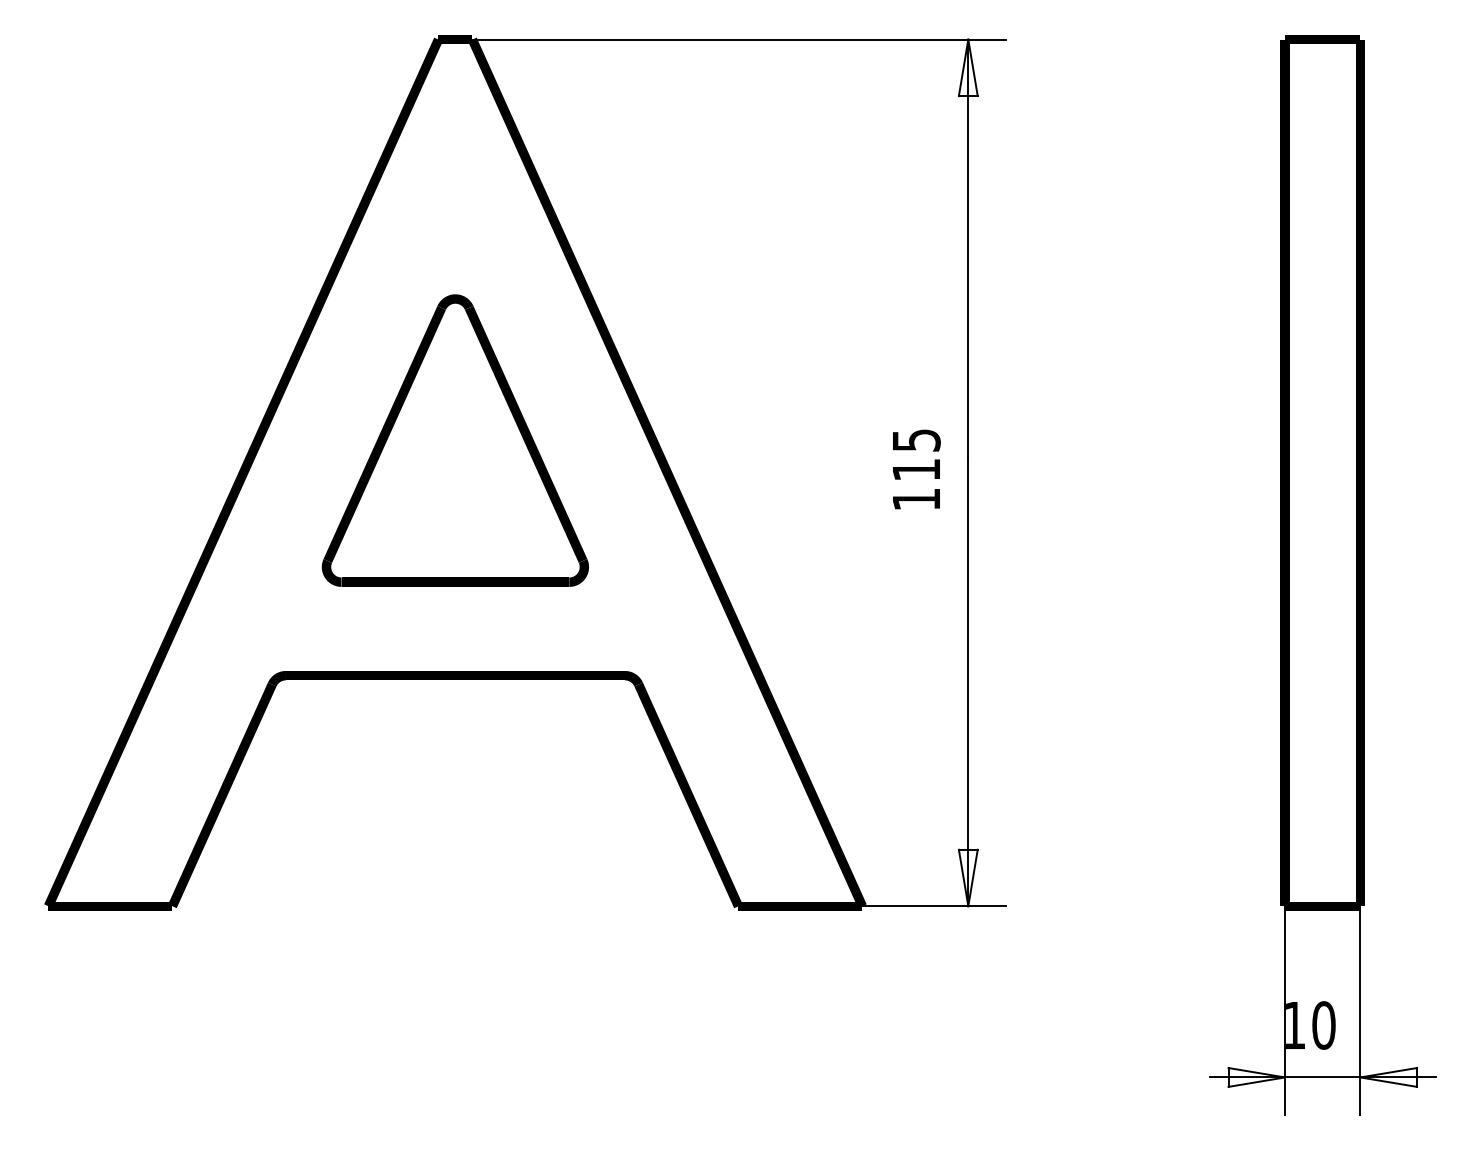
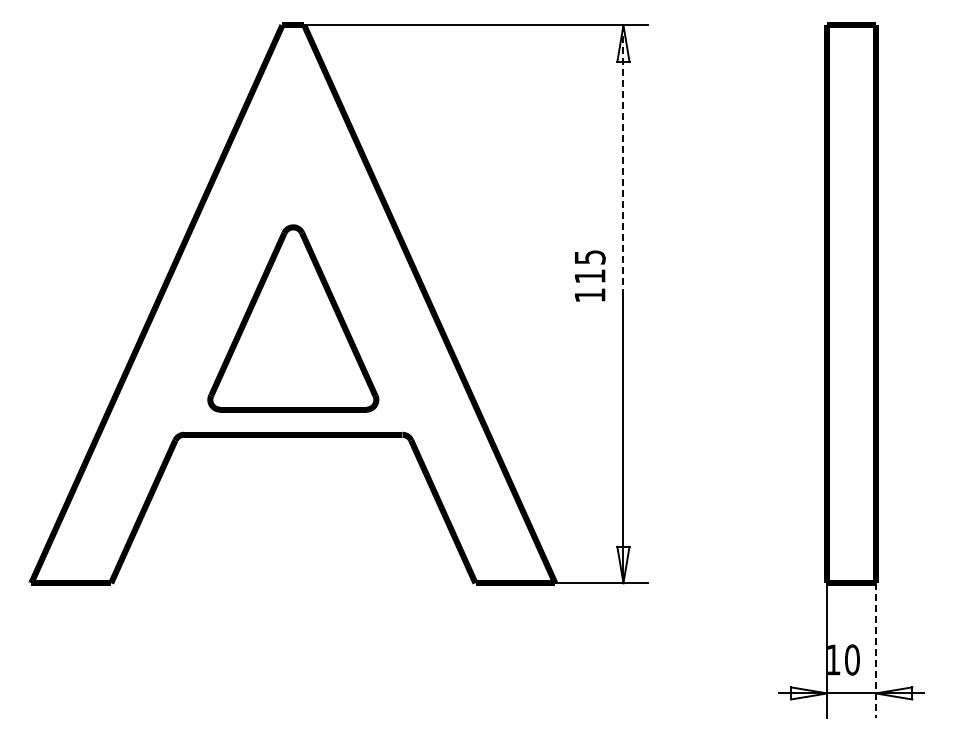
line: (968, 247) -> (623, 159), solid -> dashed
part: (455, 440) -> (293, 318), moved
text: (917, 468) -> (590, 275), moved
line: (1359, 1010) -> (875, 650), solid -> dashed

